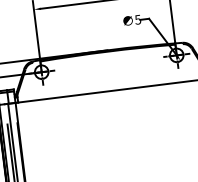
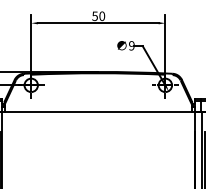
text: (137, 19) -> (131, 45), 5 -> 9

